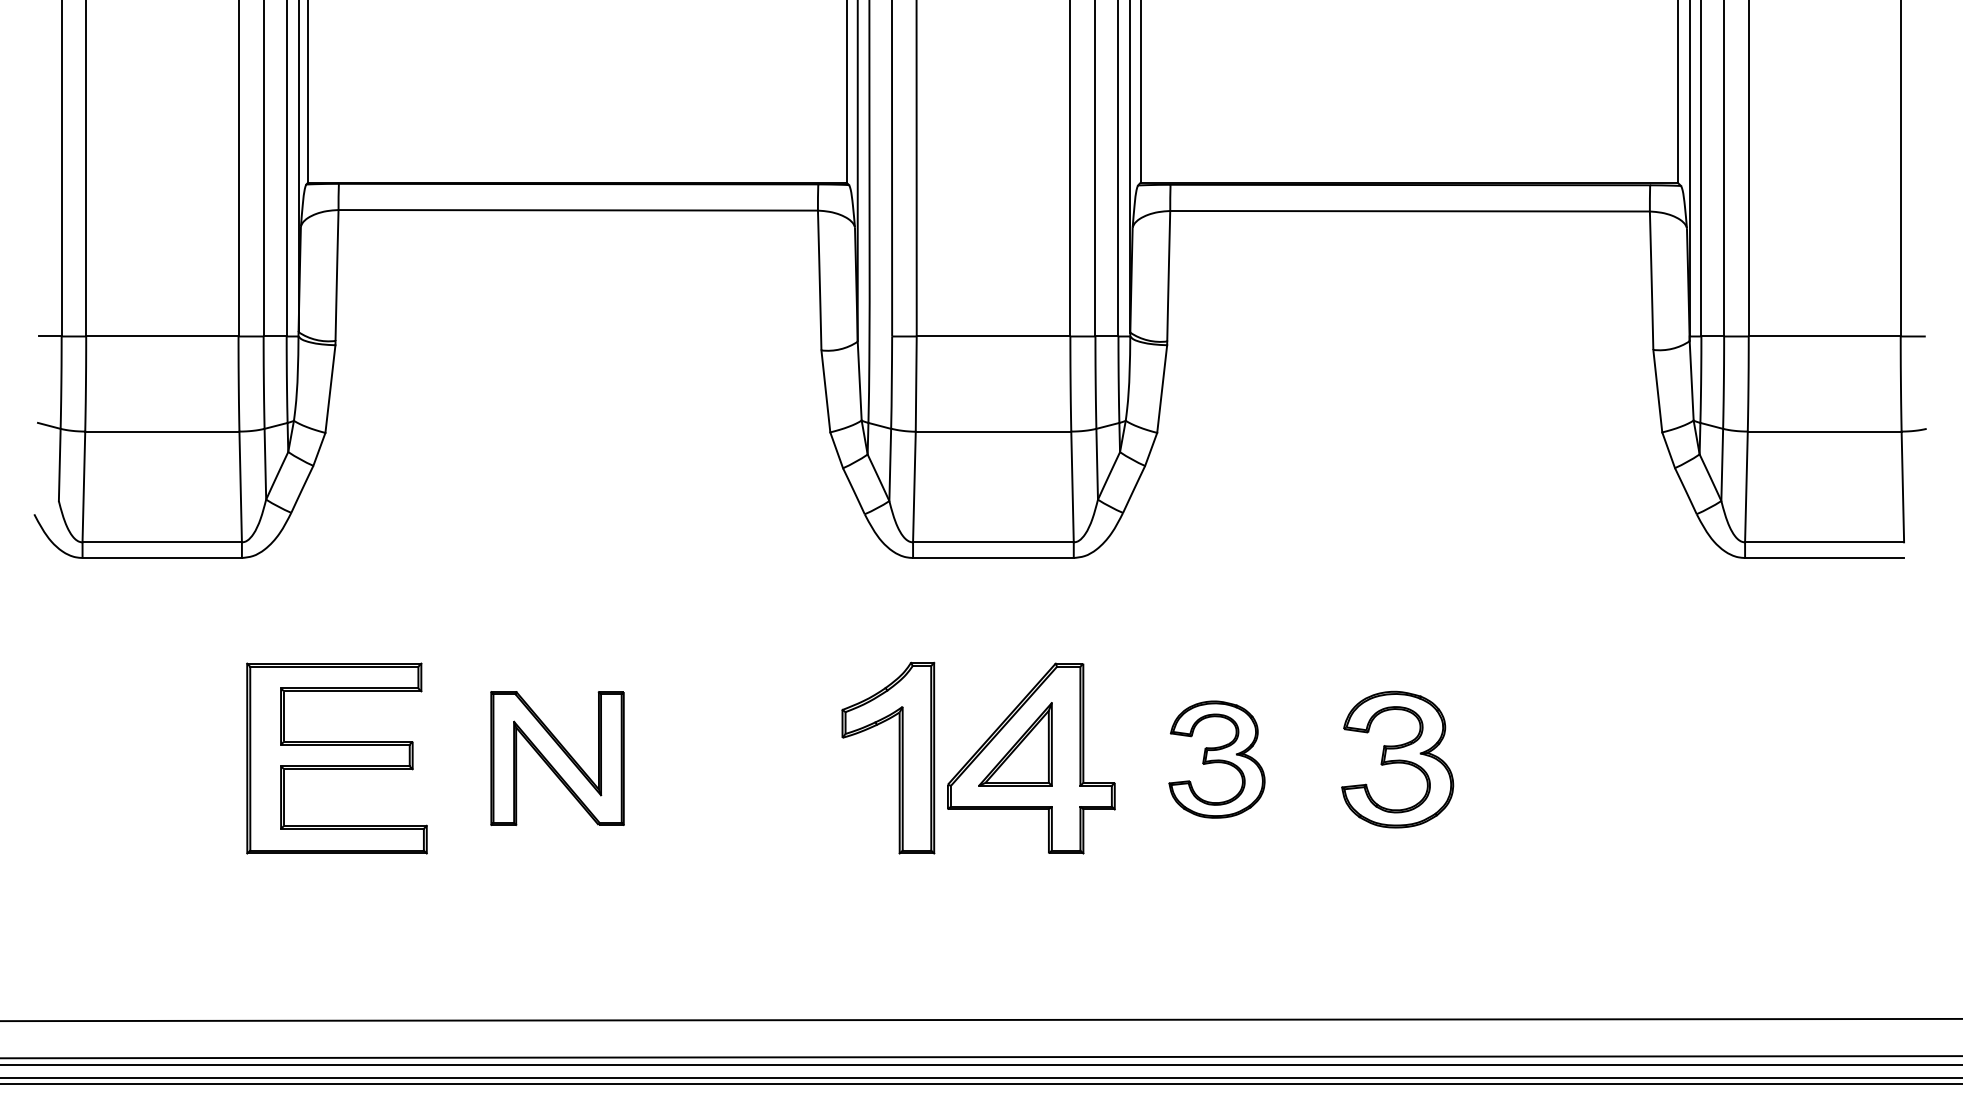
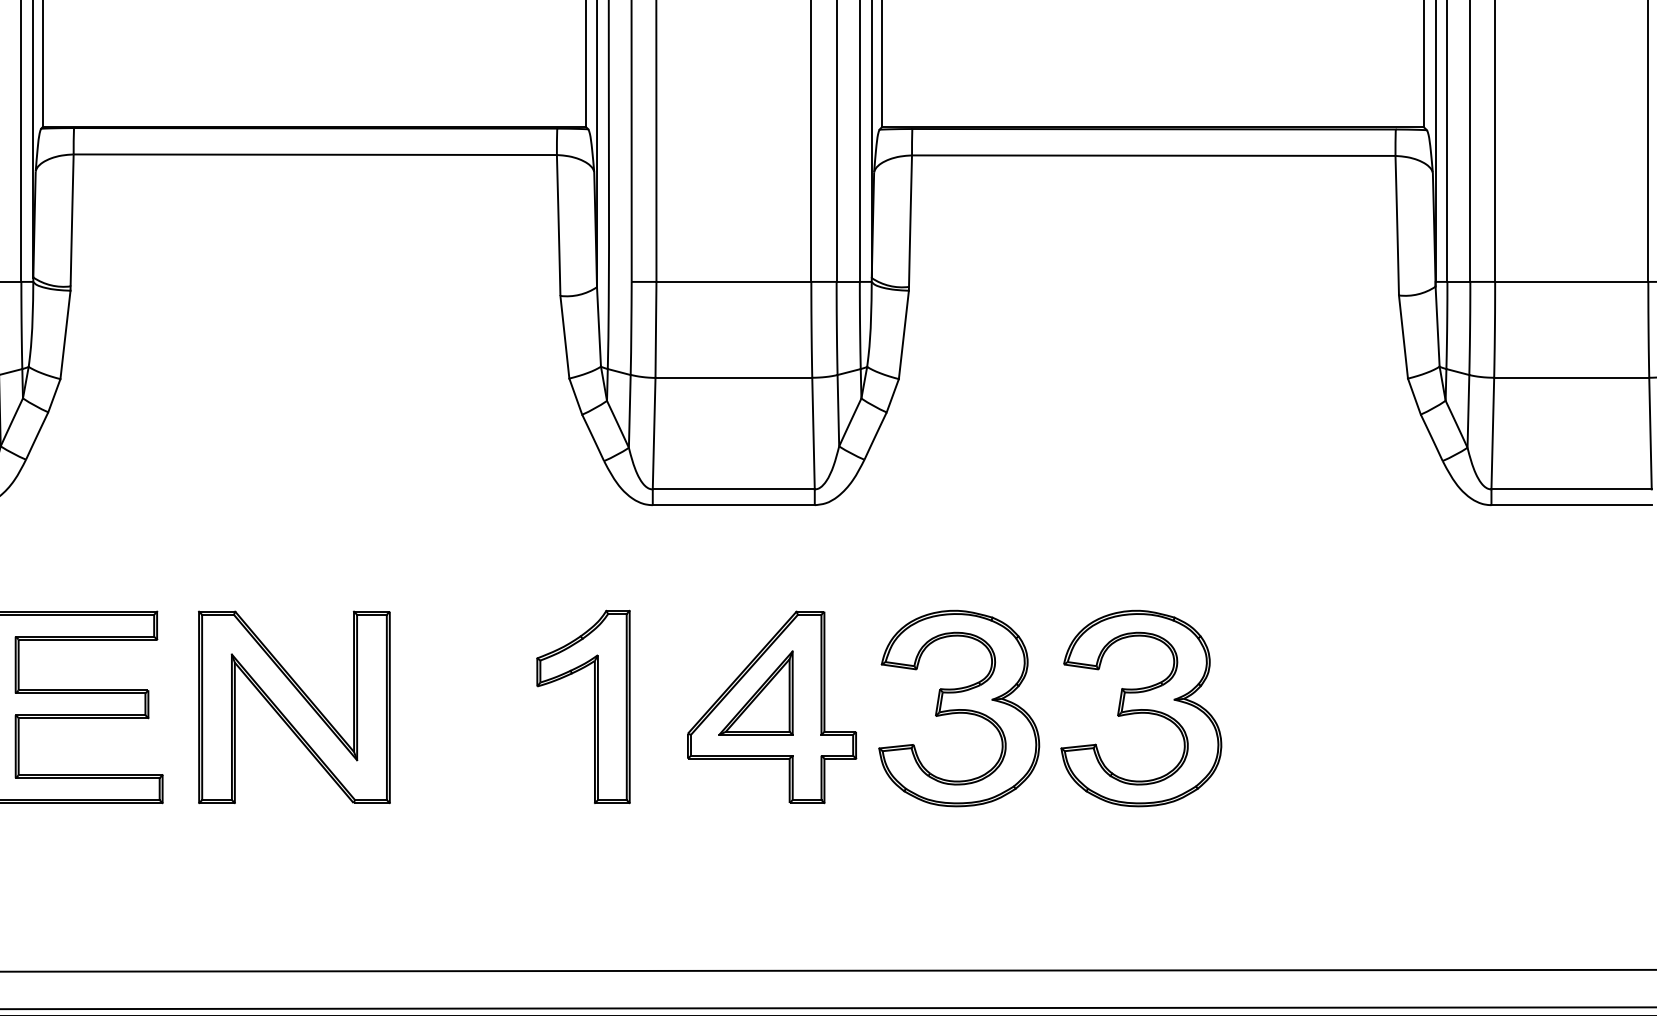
part: (898, 757) -> (593, 706), moved
part: (557, 758) -> (294, 707), size x1.43
part: (1216, 759) -> (958, 708), size x1.67
part: (1397, 759) -> (1141, 708), size x1.43

